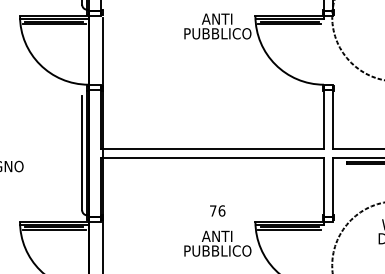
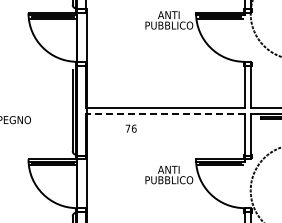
line: (212, 157) -> (165, 113), solid -> dashed
text: (216, 210) -> (130, 128), moved

